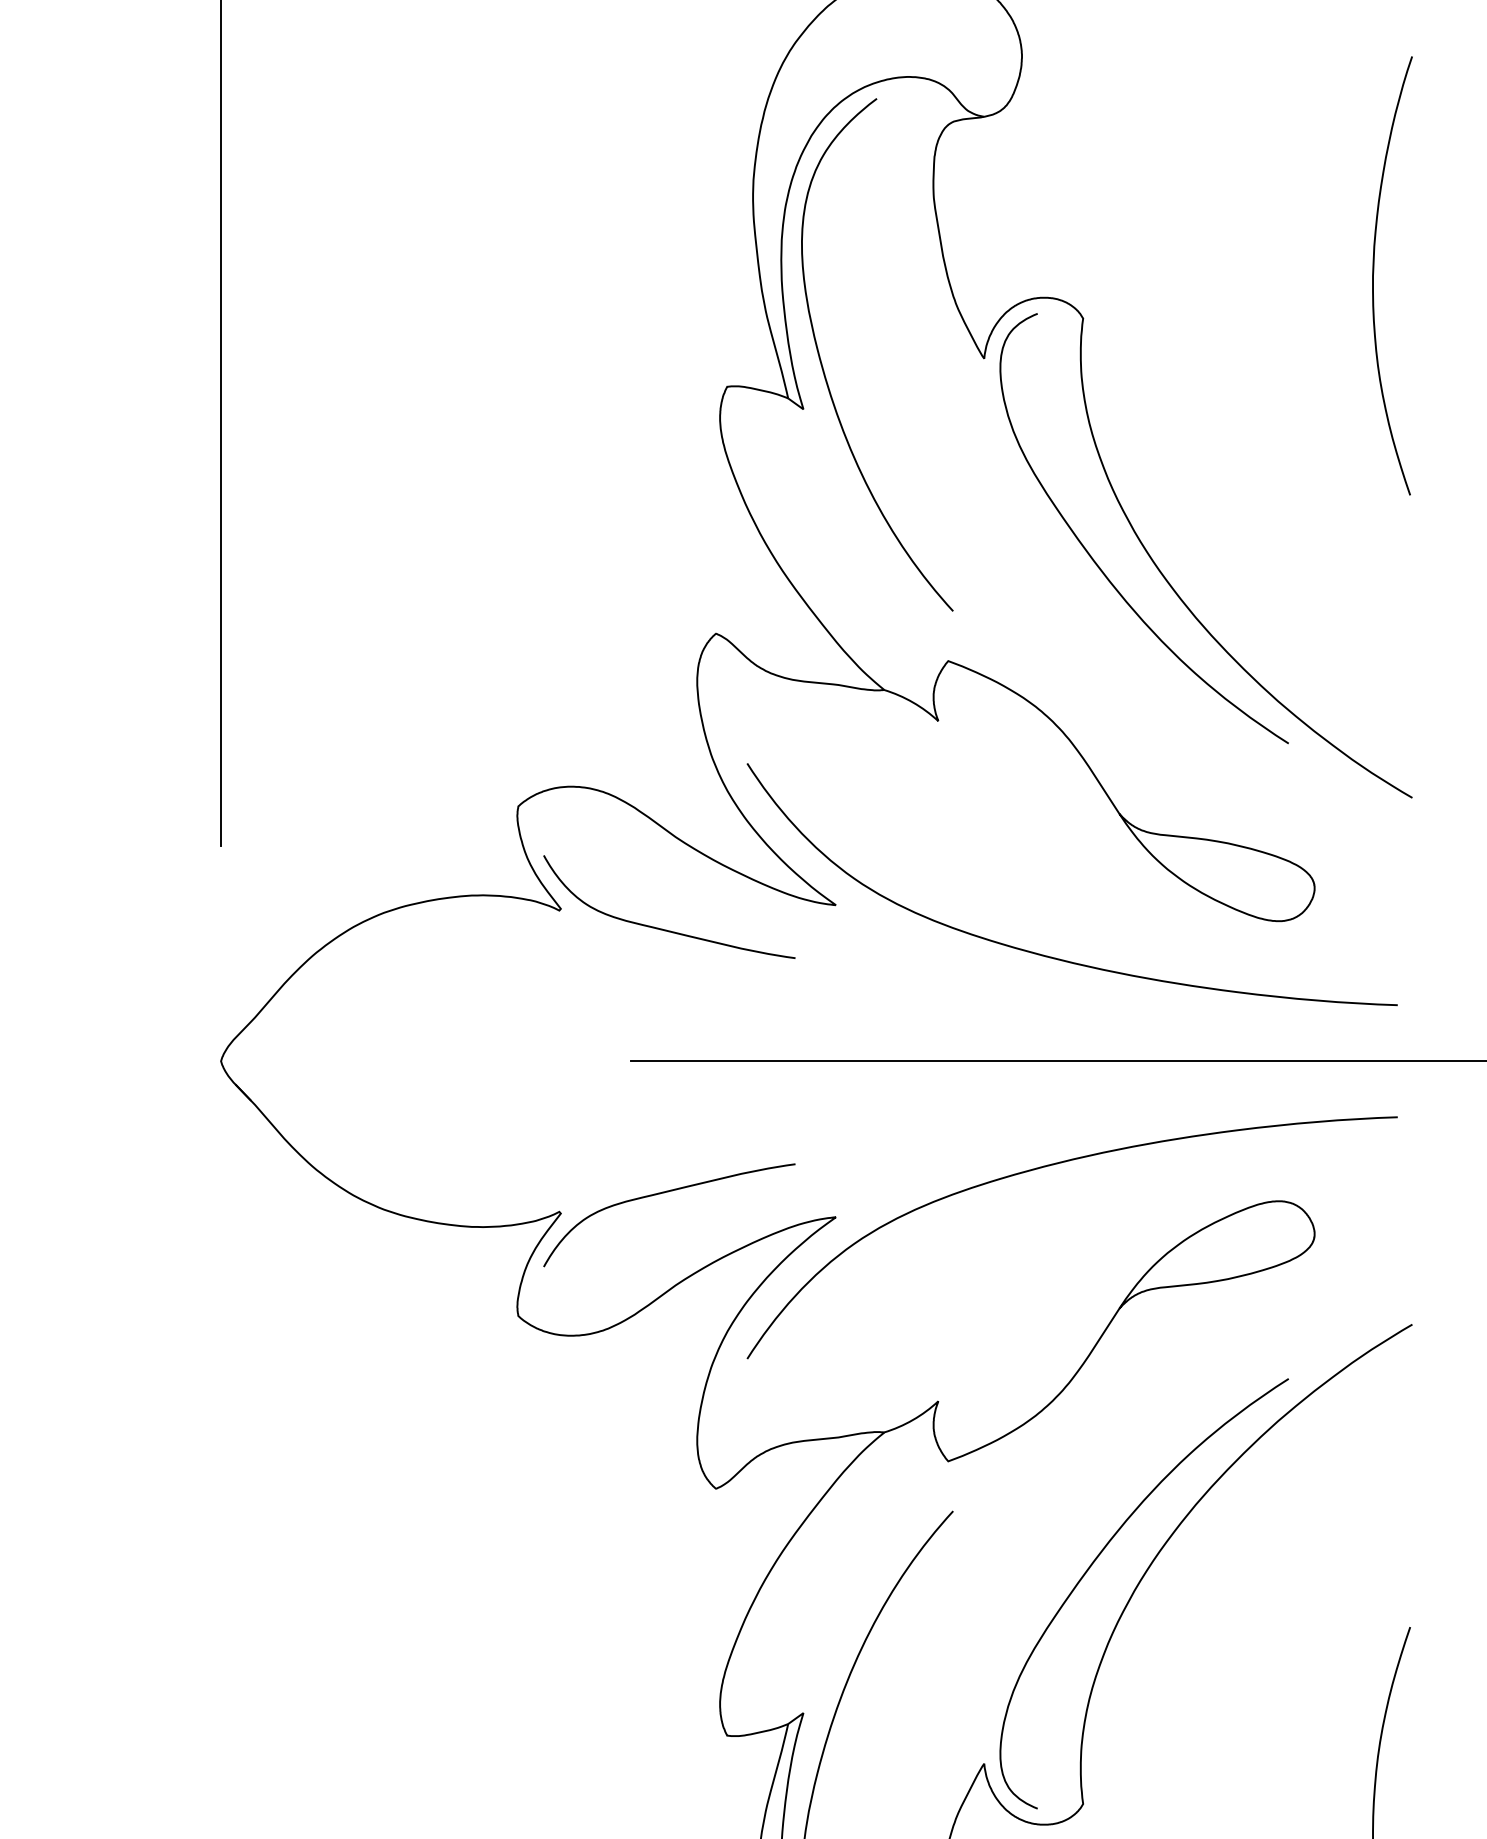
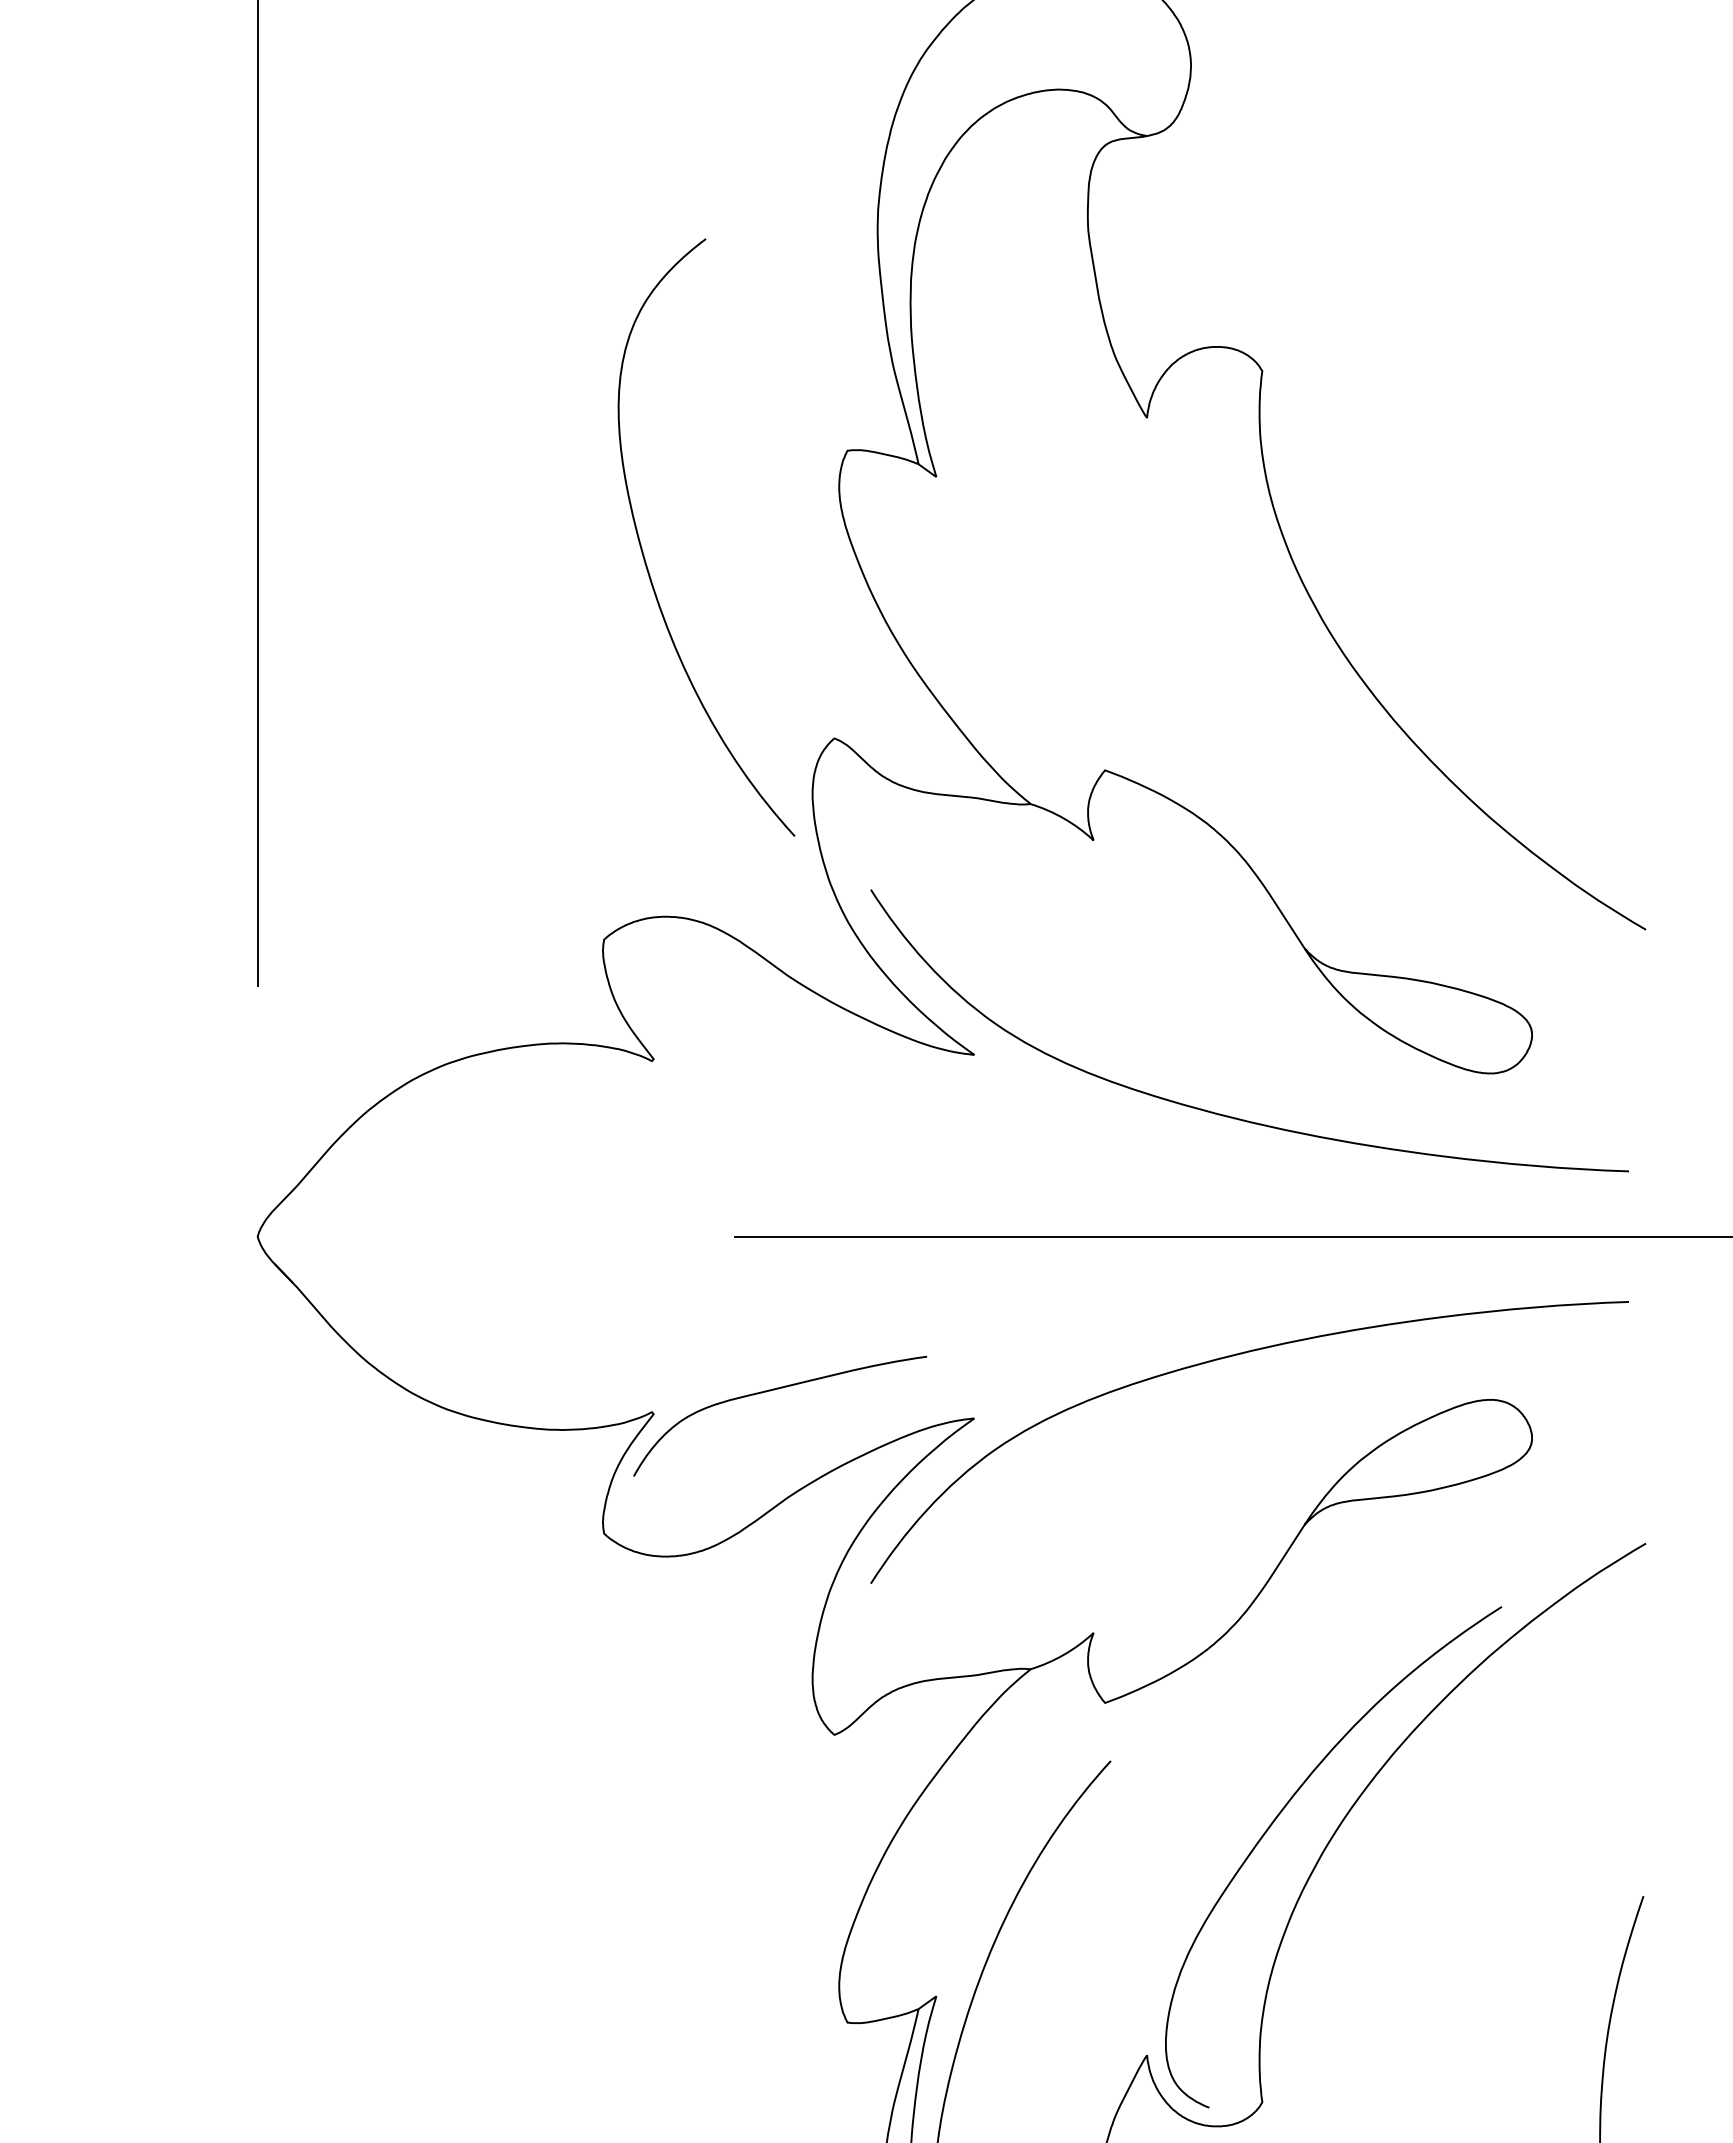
curve: (1374, 275) -> (1601, 320), removed
curve: (825, 372) -> (645, 558), moved
curve: (1097, 564) -> (1279, 657), removed
curve: (663, 928) -> (773, 1082), removed

